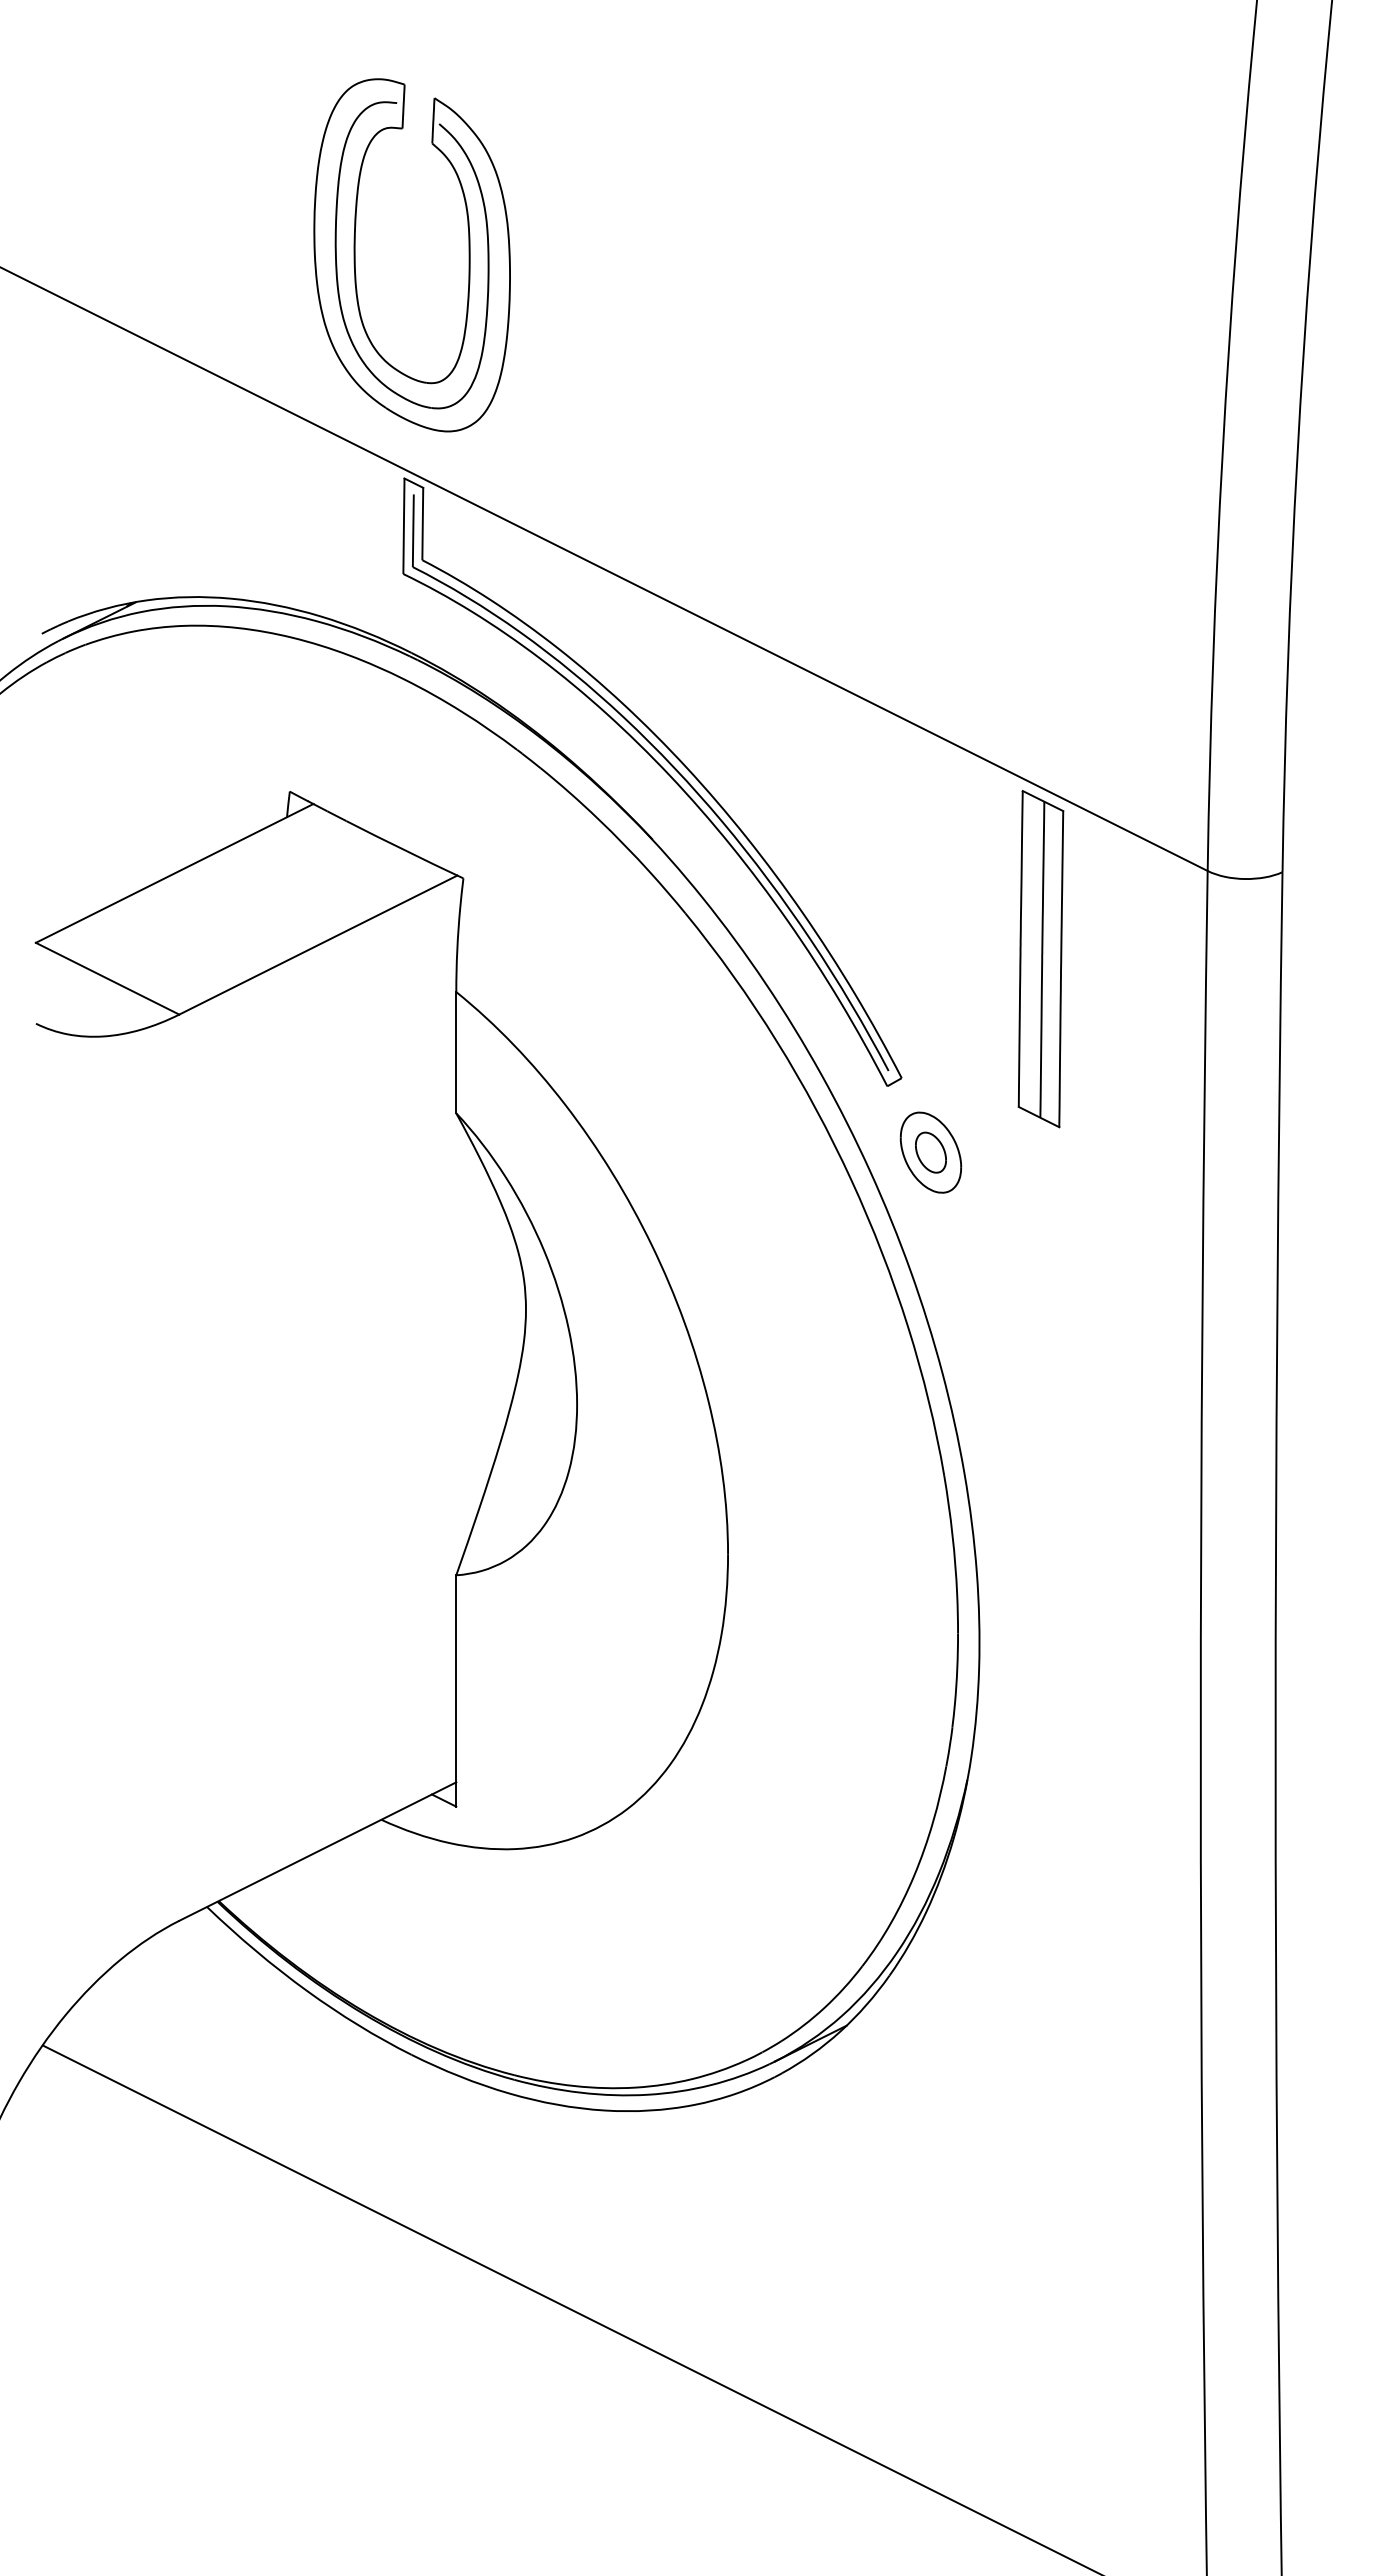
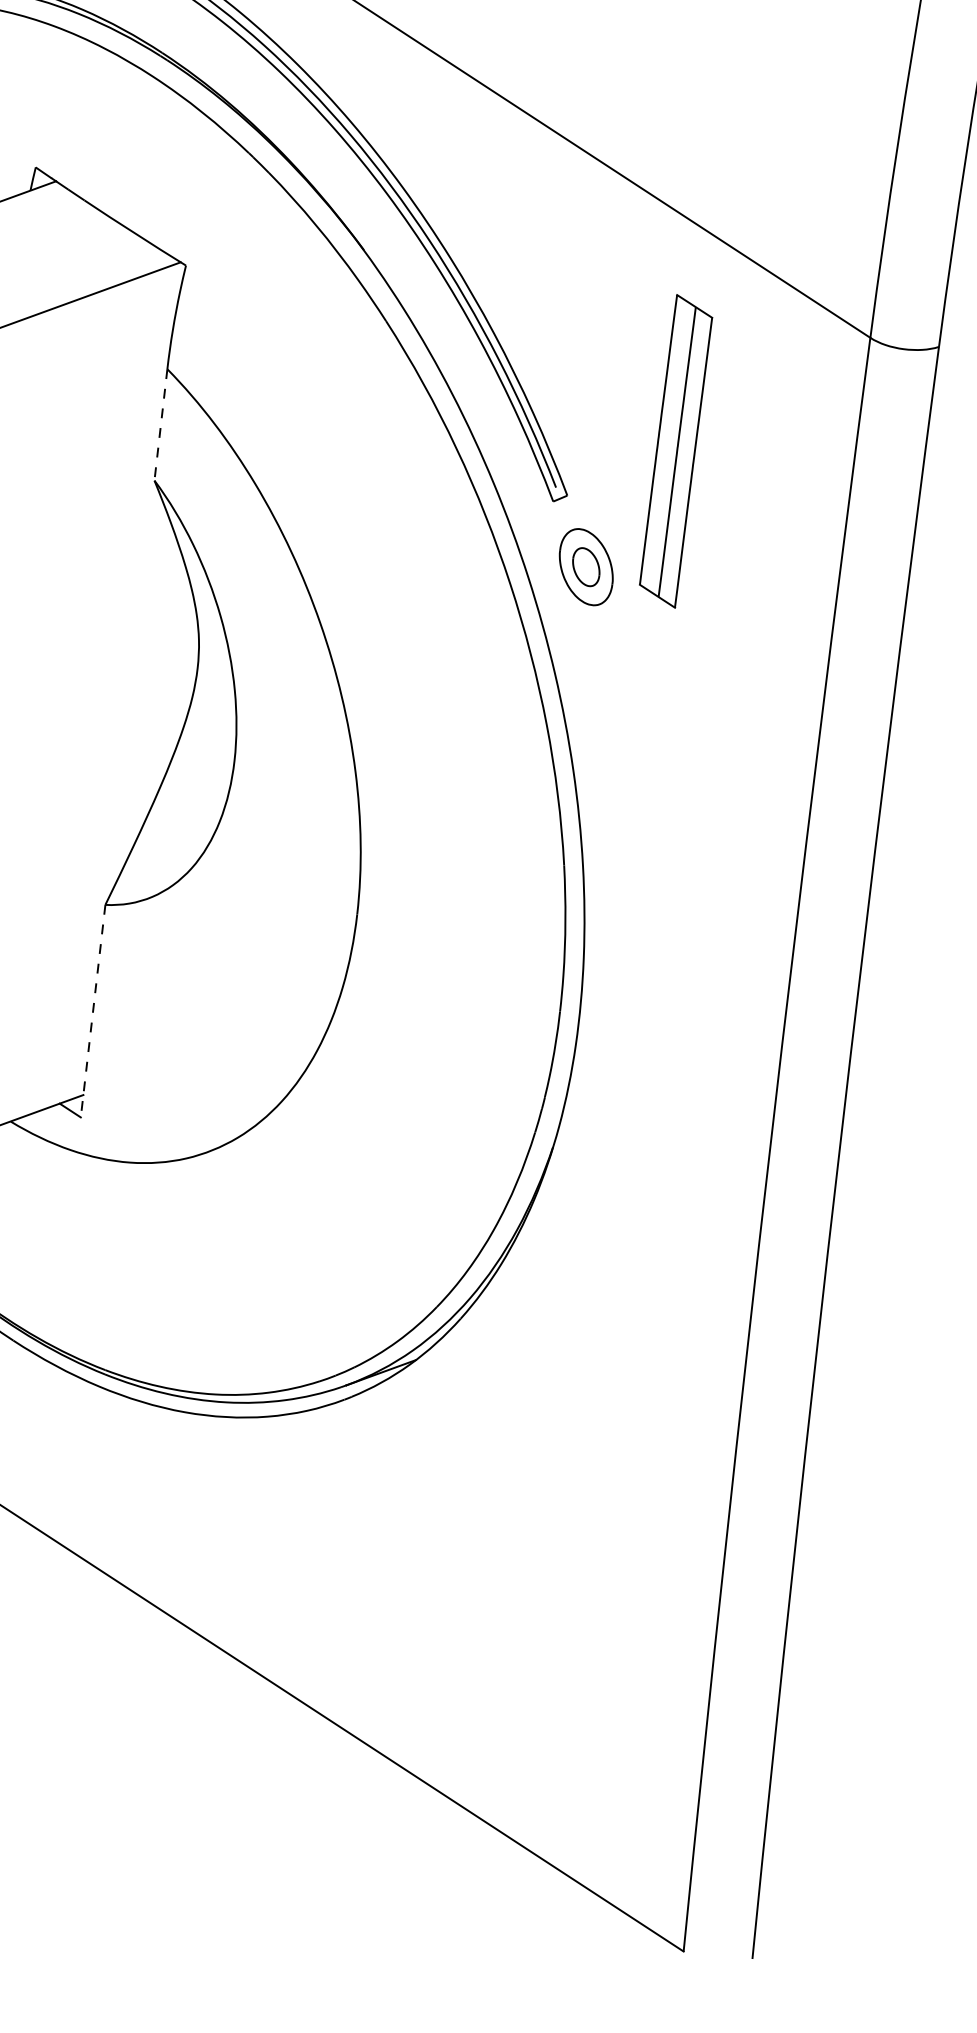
part: (1040, 959) -> (675, 451), moved
line: (456, 1052) -> (161, 424), solid -> dashed
line: (456, 1690) -> (93, 1010), solid -> dashed

